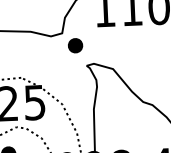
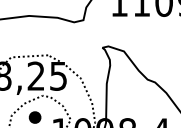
part: (74, 45) -> (93, 30), removed

